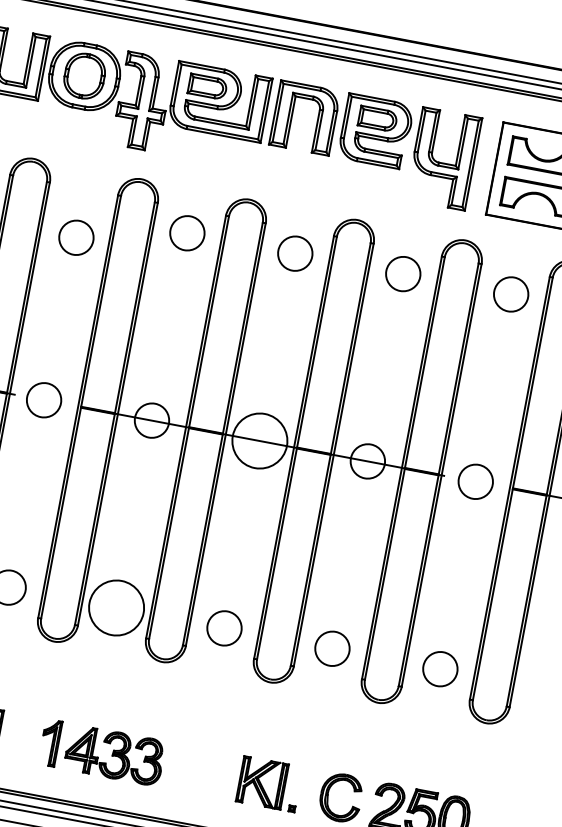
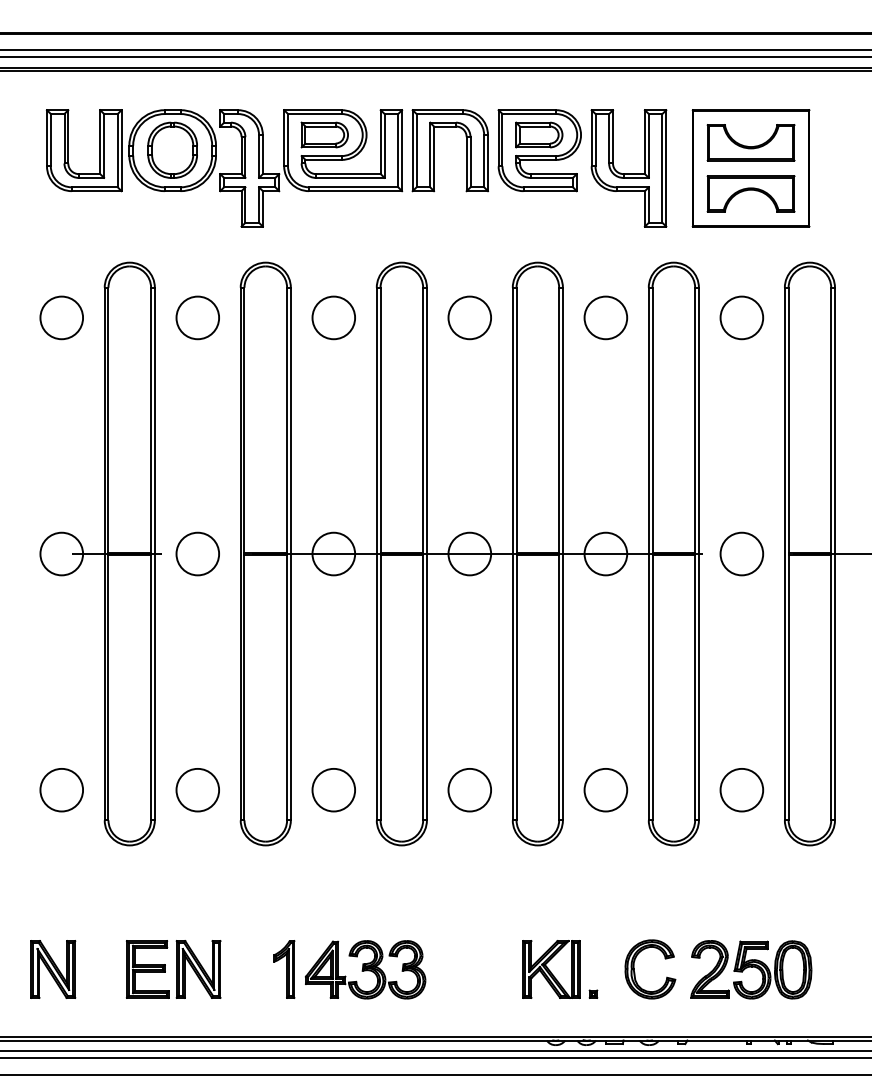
circle: (76, 237) -> (197, 317), moved
circle: (259, 440) -> (469, 553), size x0.62
circle: (116, 607) -> (333, 789), size x0.62

